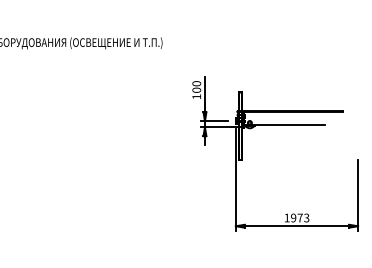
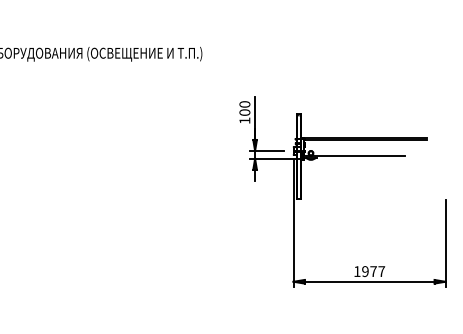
text: (306, 217) -> (381, 271), 1973 -> 1977

